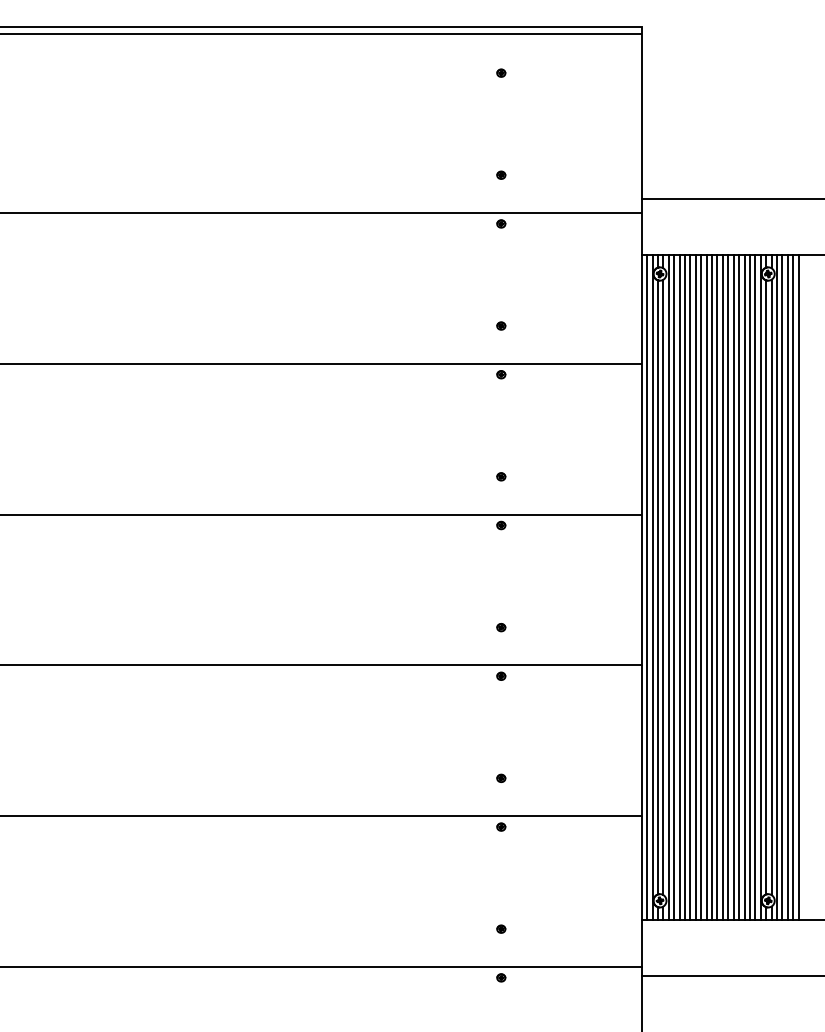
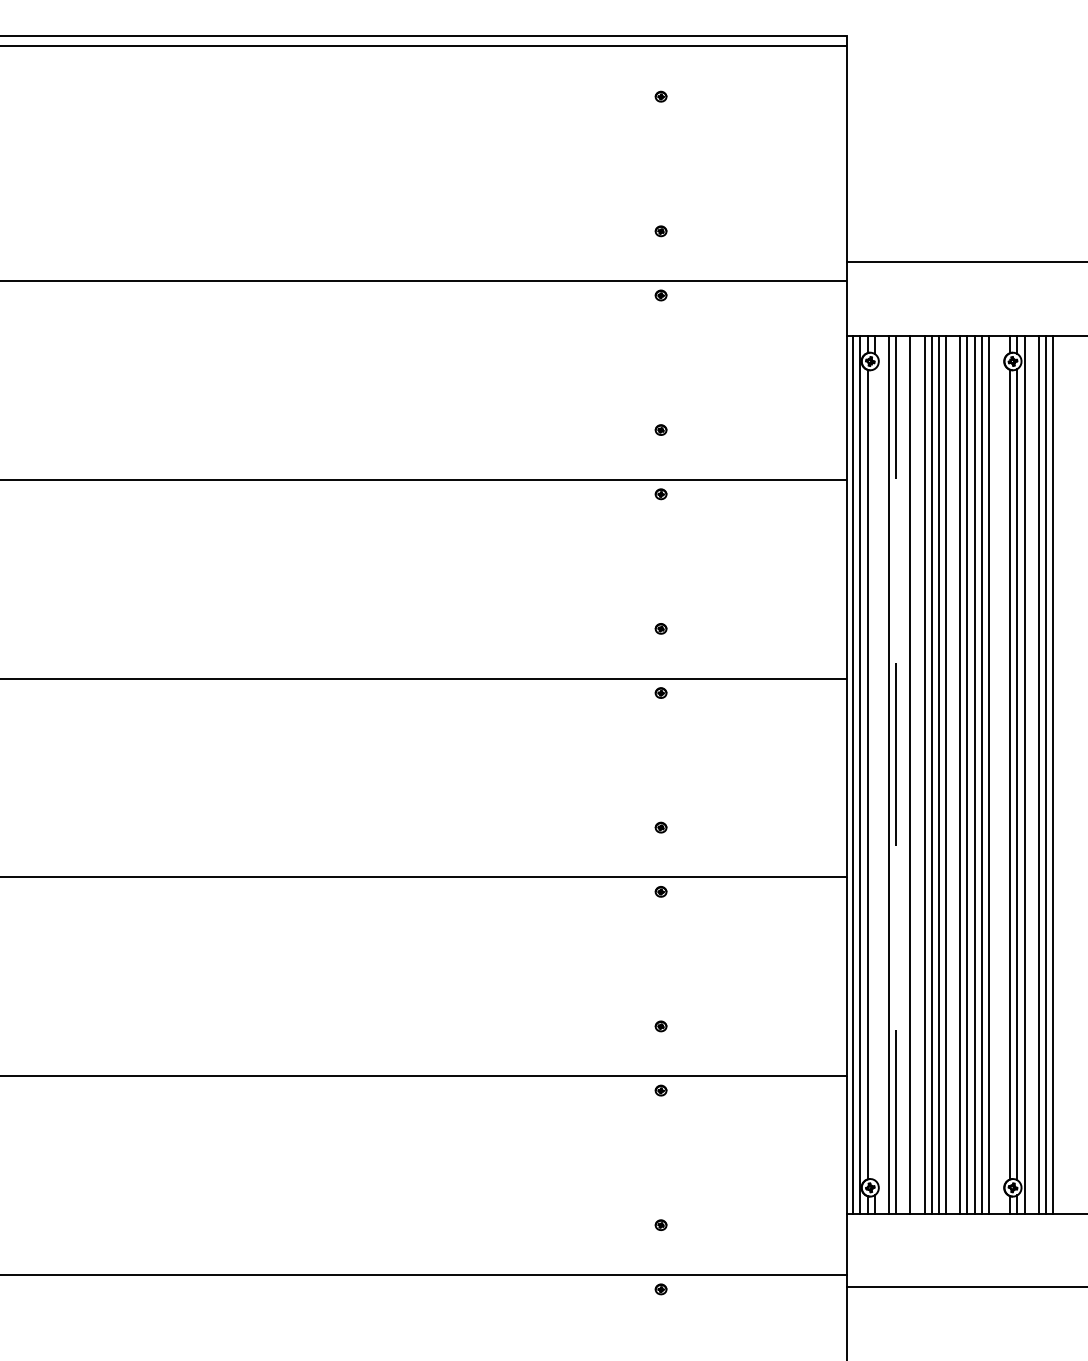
line: (663, 587) -> (874, 774), removed
line: (668, 587) -> (881, 774), removed
line: (679, 587) -> (895, 774), solid -> dashed
line: (685, 587) -> (903, 774), removed
line: (695, 587) -> (917, 774), removed
line: (722, 587) -> (952, 774), removed
line: (755, 587) -> (996, 774), removed
line: (760, 587) -> (1002, 774), removed
line: (782, 587) -> (1031, 774), removed

